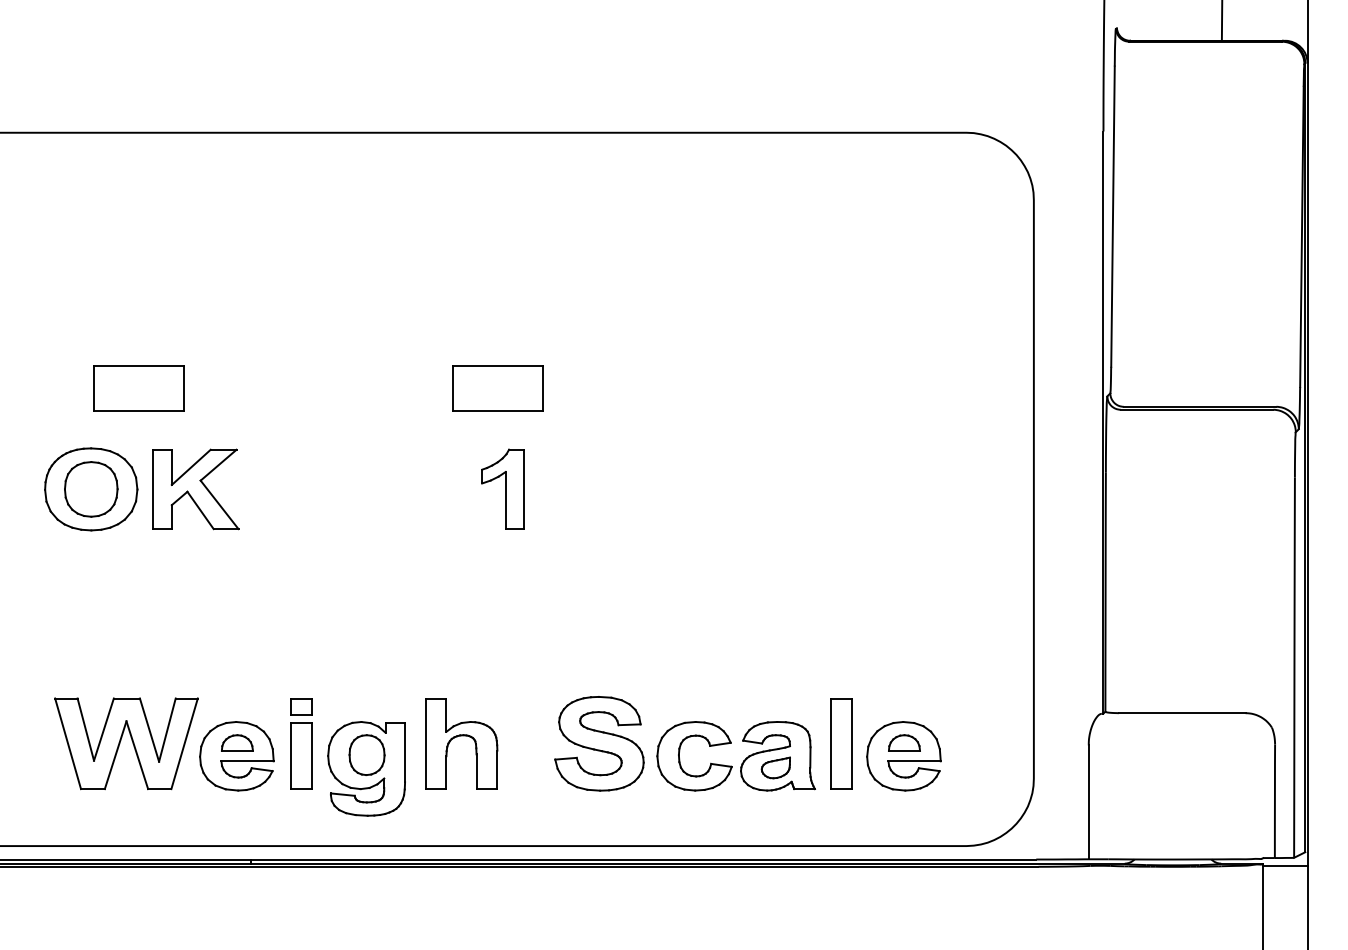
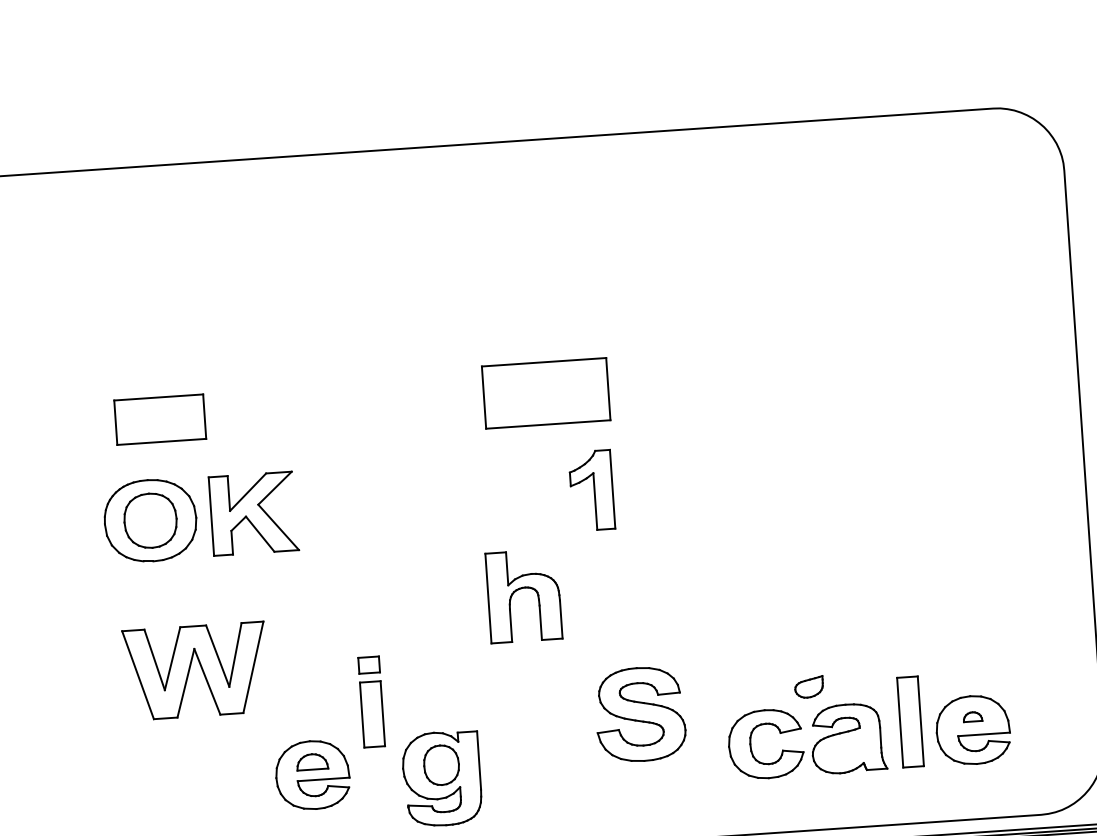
part: (138, 388) -> (159, 419), moved
part: (497, 388) -> (545, 393), size x1.4
part: (502, 488) -> (591, 489), moved
part: (461, 736) -> (523, 588), moved
part: (904, 742) -> (972, 716), size x0.6
part: (126, 743) -> (195, 670), moved
part: (301, 743) -> (372, 701), moved
part: (599, 743) -> (640, 714), moved
part: (775, 767) -> (808, 686), moved

